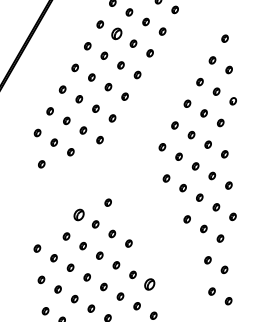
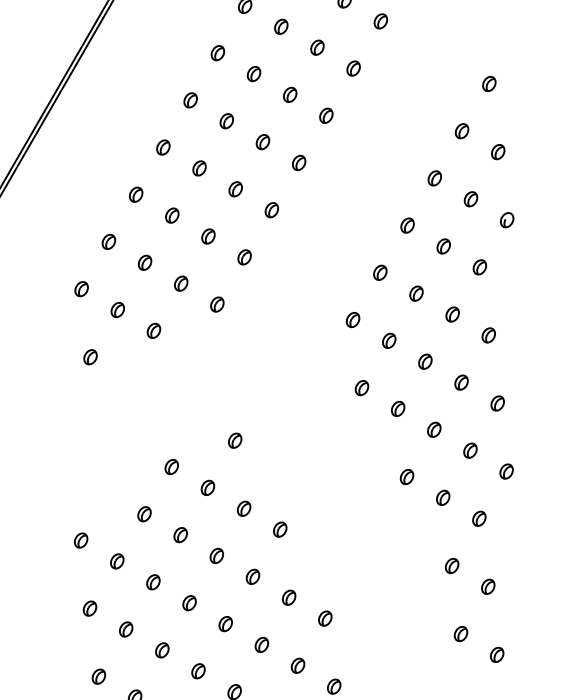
part: (116, 34) -> (253, 74), size x0.62
part: (78, 214) -> (170, 466), size x0.62
part: (149, 284) -> (324, 618), size x0.62

